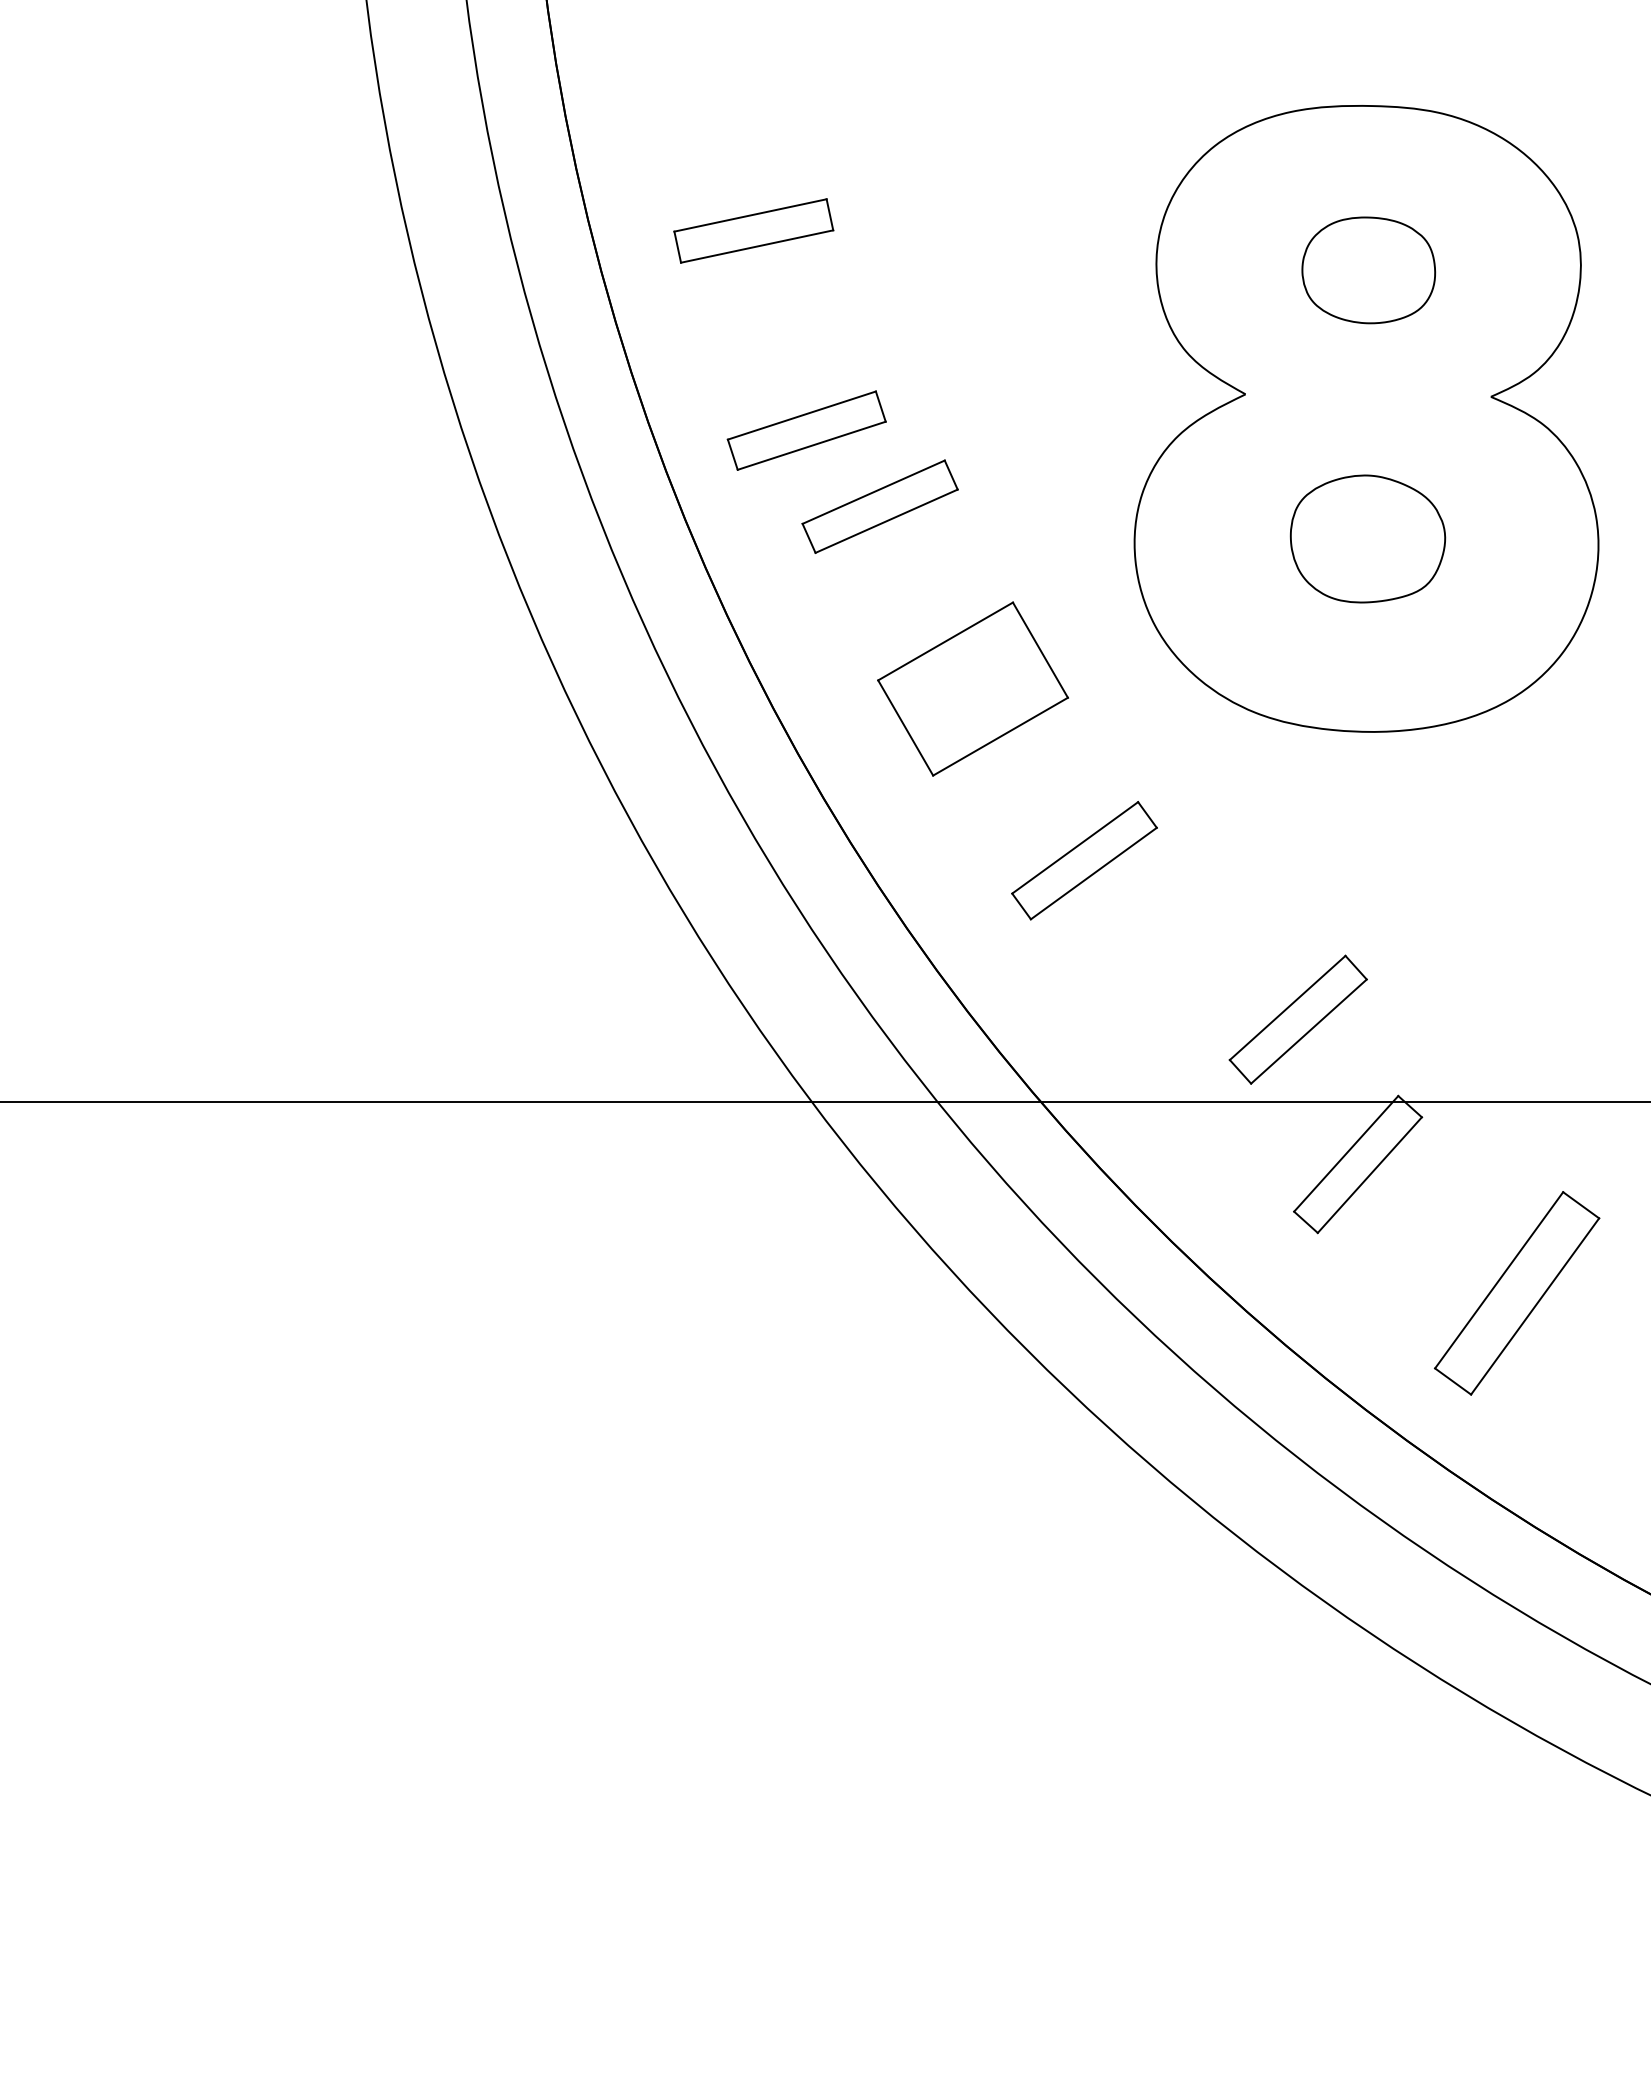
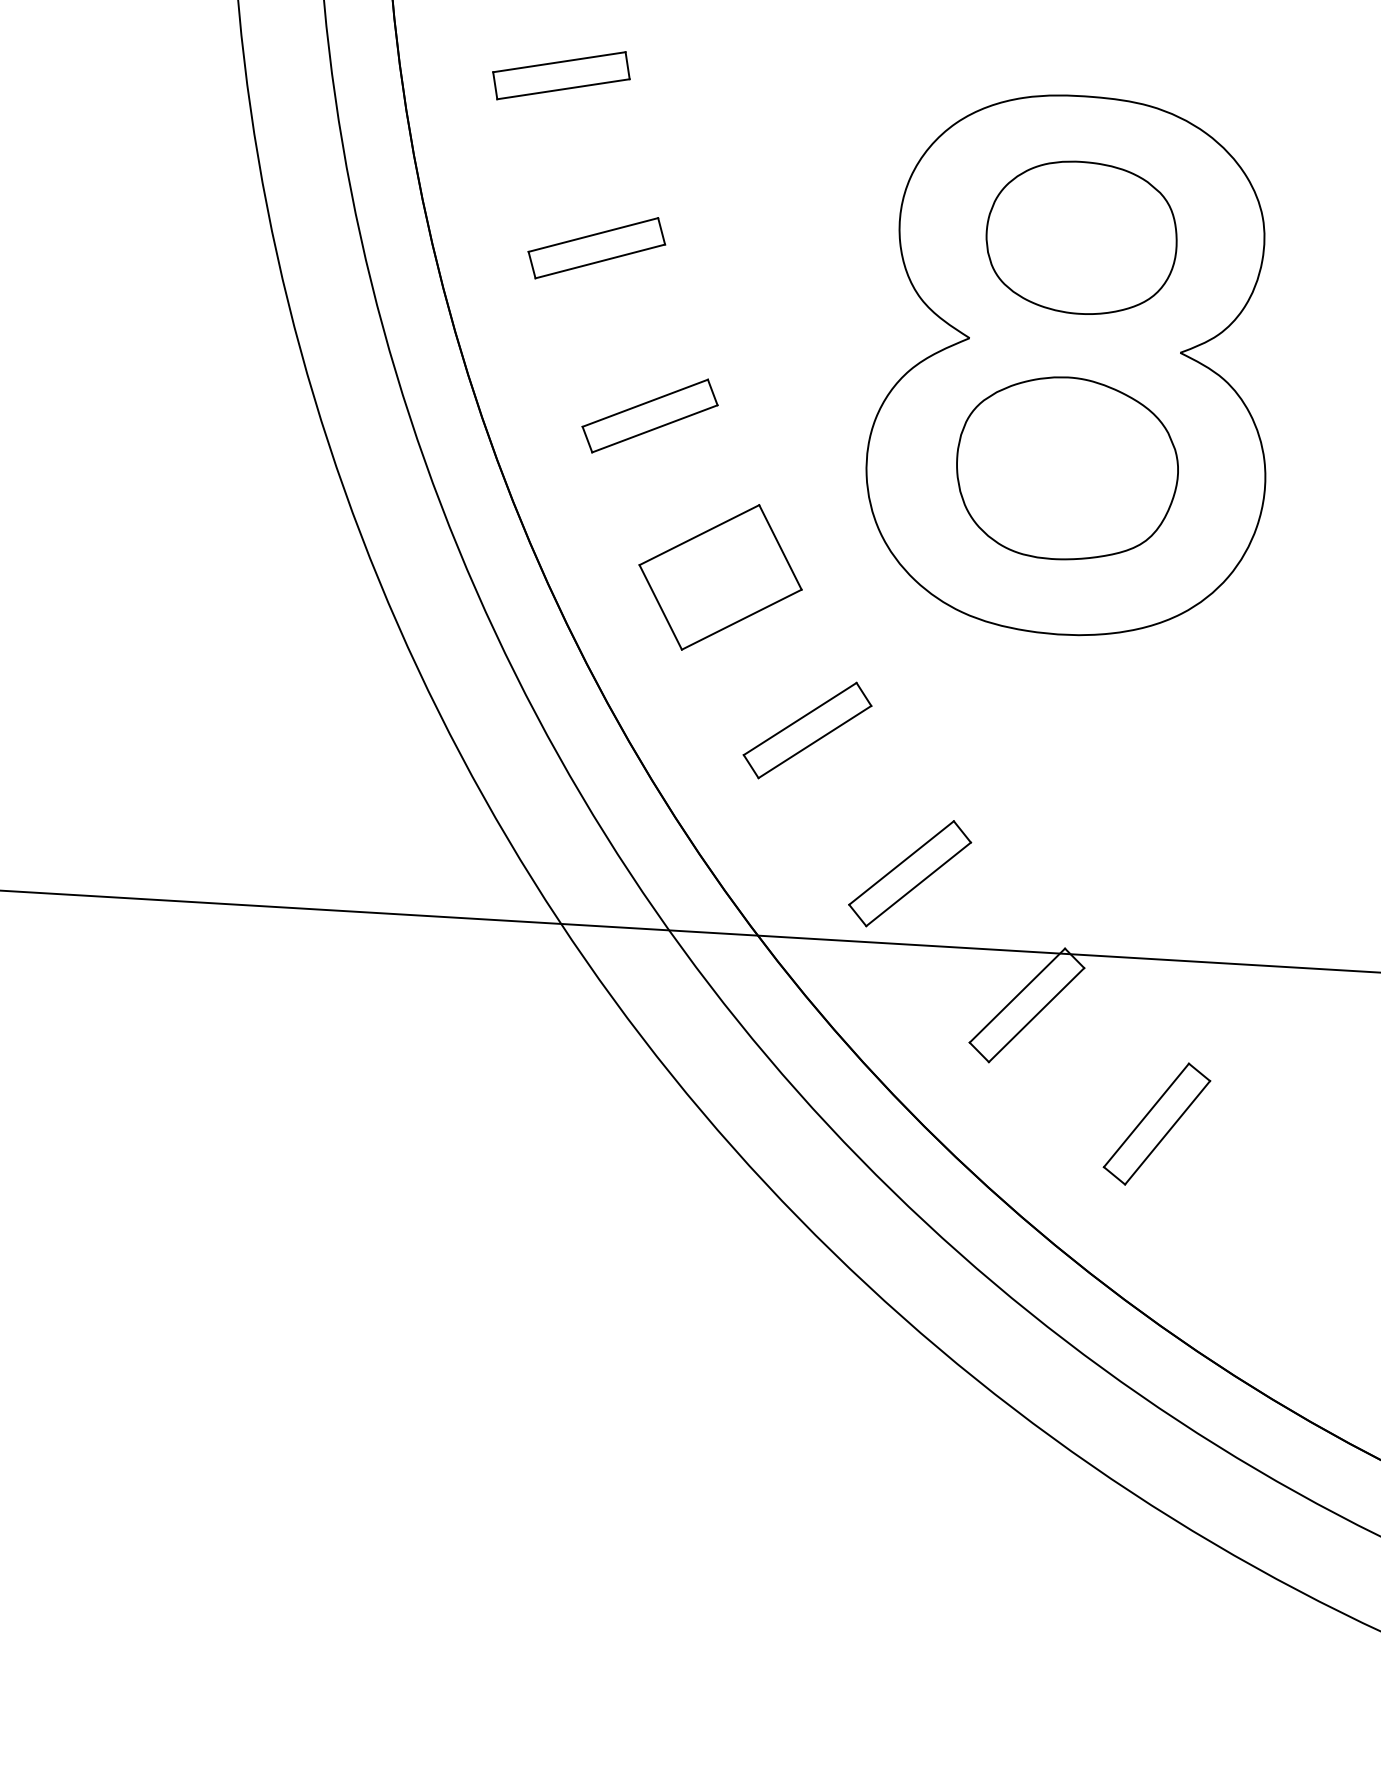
part: (753, 230) -> (561, 75), moved
part: (1368, 270) -> (1081, 238), size x1.67
part: (806, 430) -> (596, 248), moved
part: (1367, 538) -> (1067, 468), size x1.67
part: (1297, 1019) -> (909, 873), moved
part: (1516, 1292) -> (1156, 1123), size x0.71

